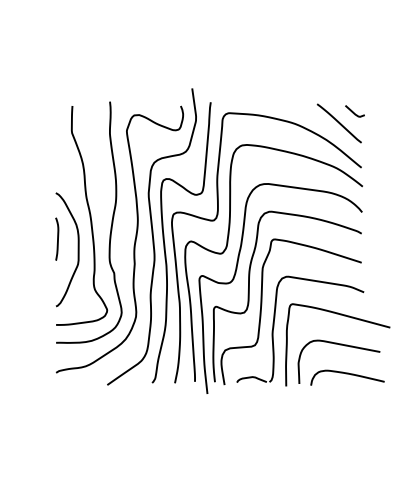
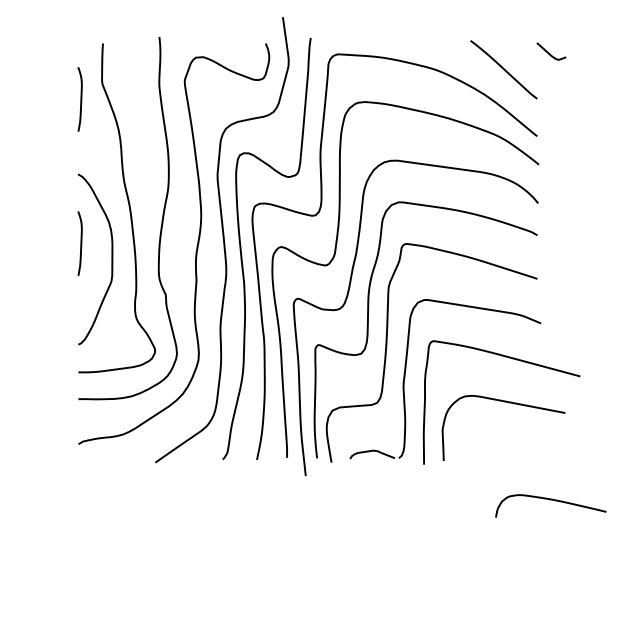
curve: (353, 111) -> (549, 51), moved
curve: (57, 142) -> (80, 98), added
curve: (347, 374) -> (550, 500), moved

